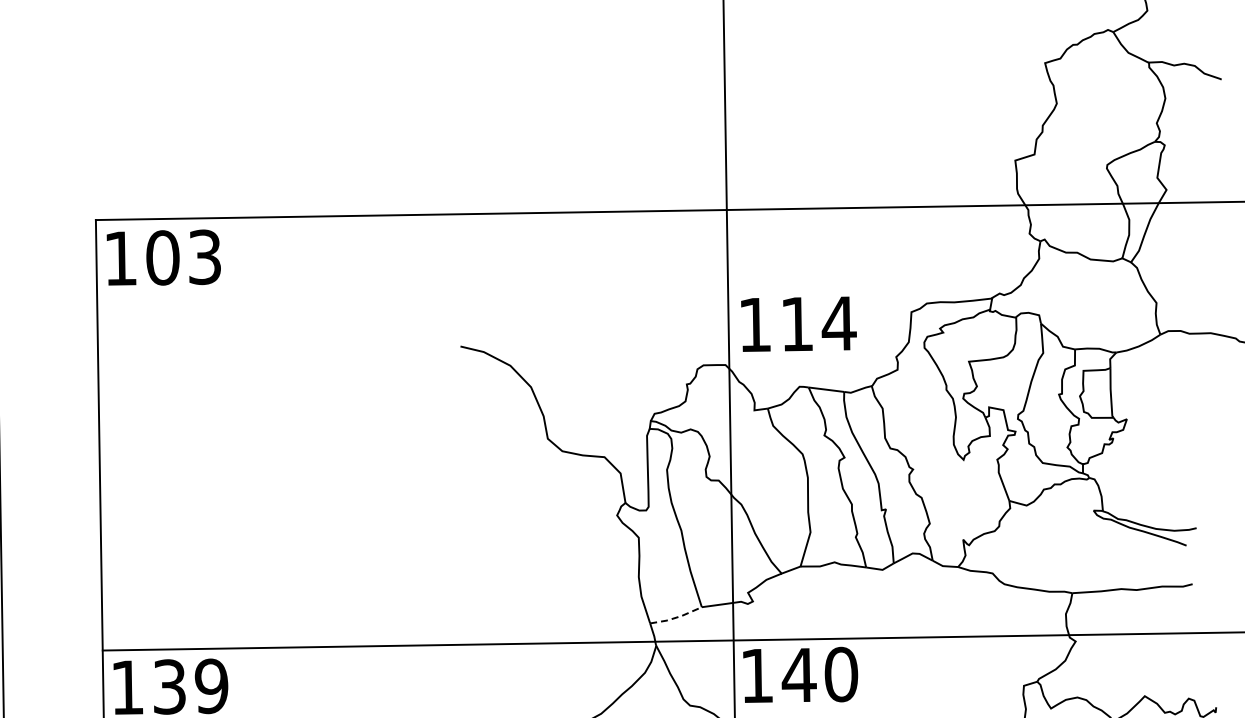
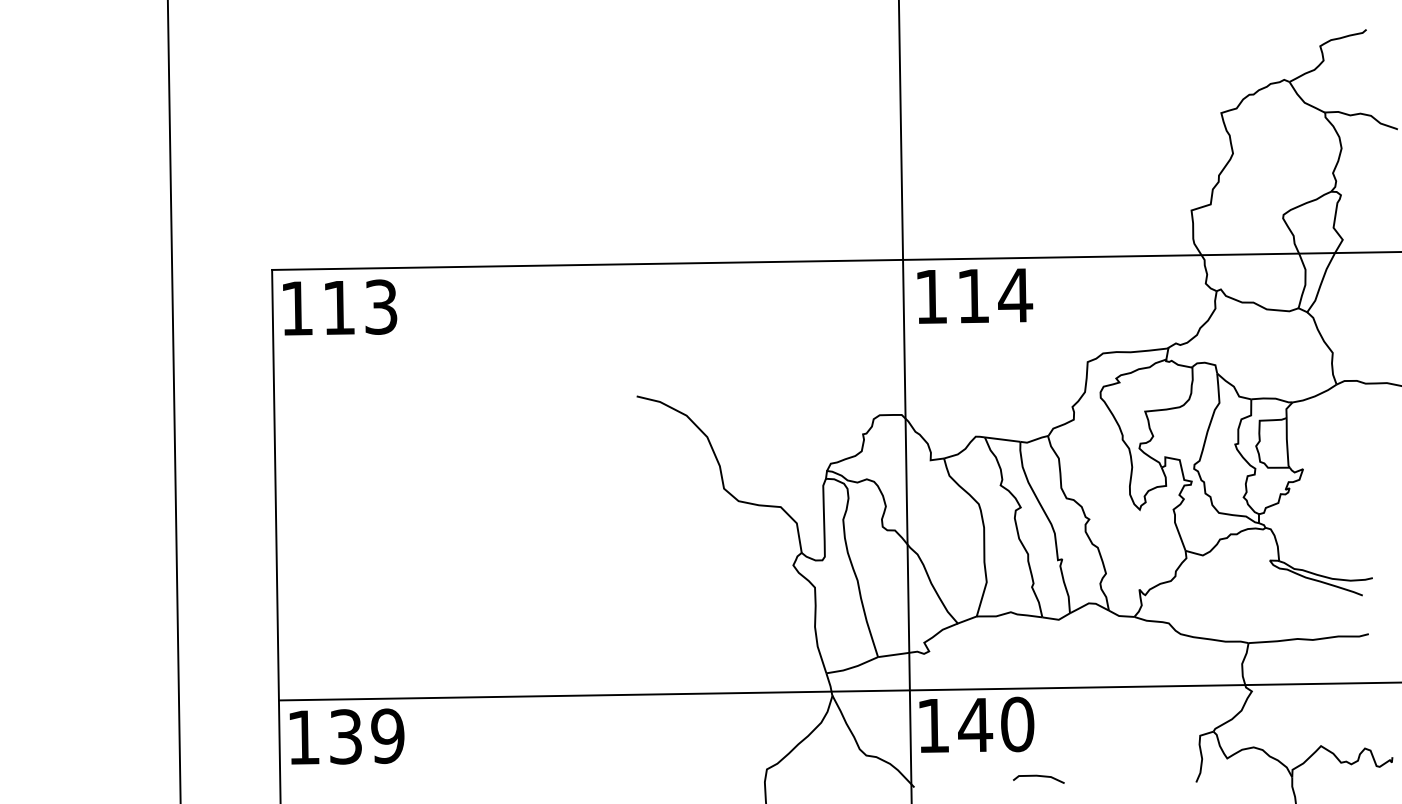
text: (162, 257) -> (338, 307), 103 -> 113
text: (799, 323) -> (975, 295), moved
line: (676, 617) -> (852, 667), dashed -> solid

